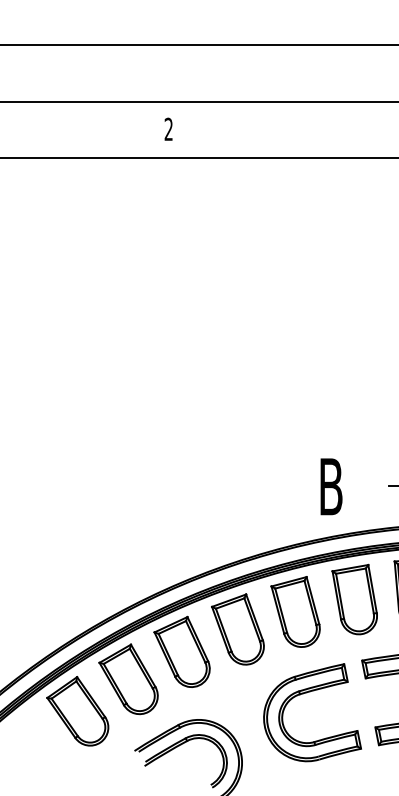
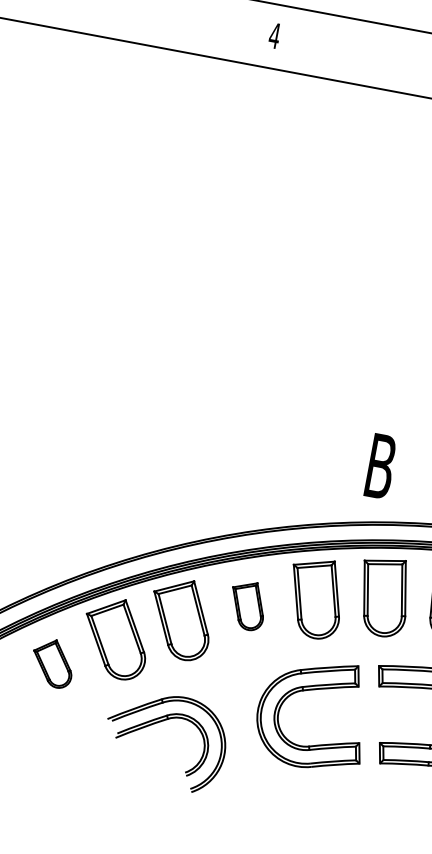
text: (168, 128) -> (274, 34), 2 -> 4
part: (237, 629) -> (247, 605), size x0.6
part: (77, 711) -> (52, 663), size x0.6

